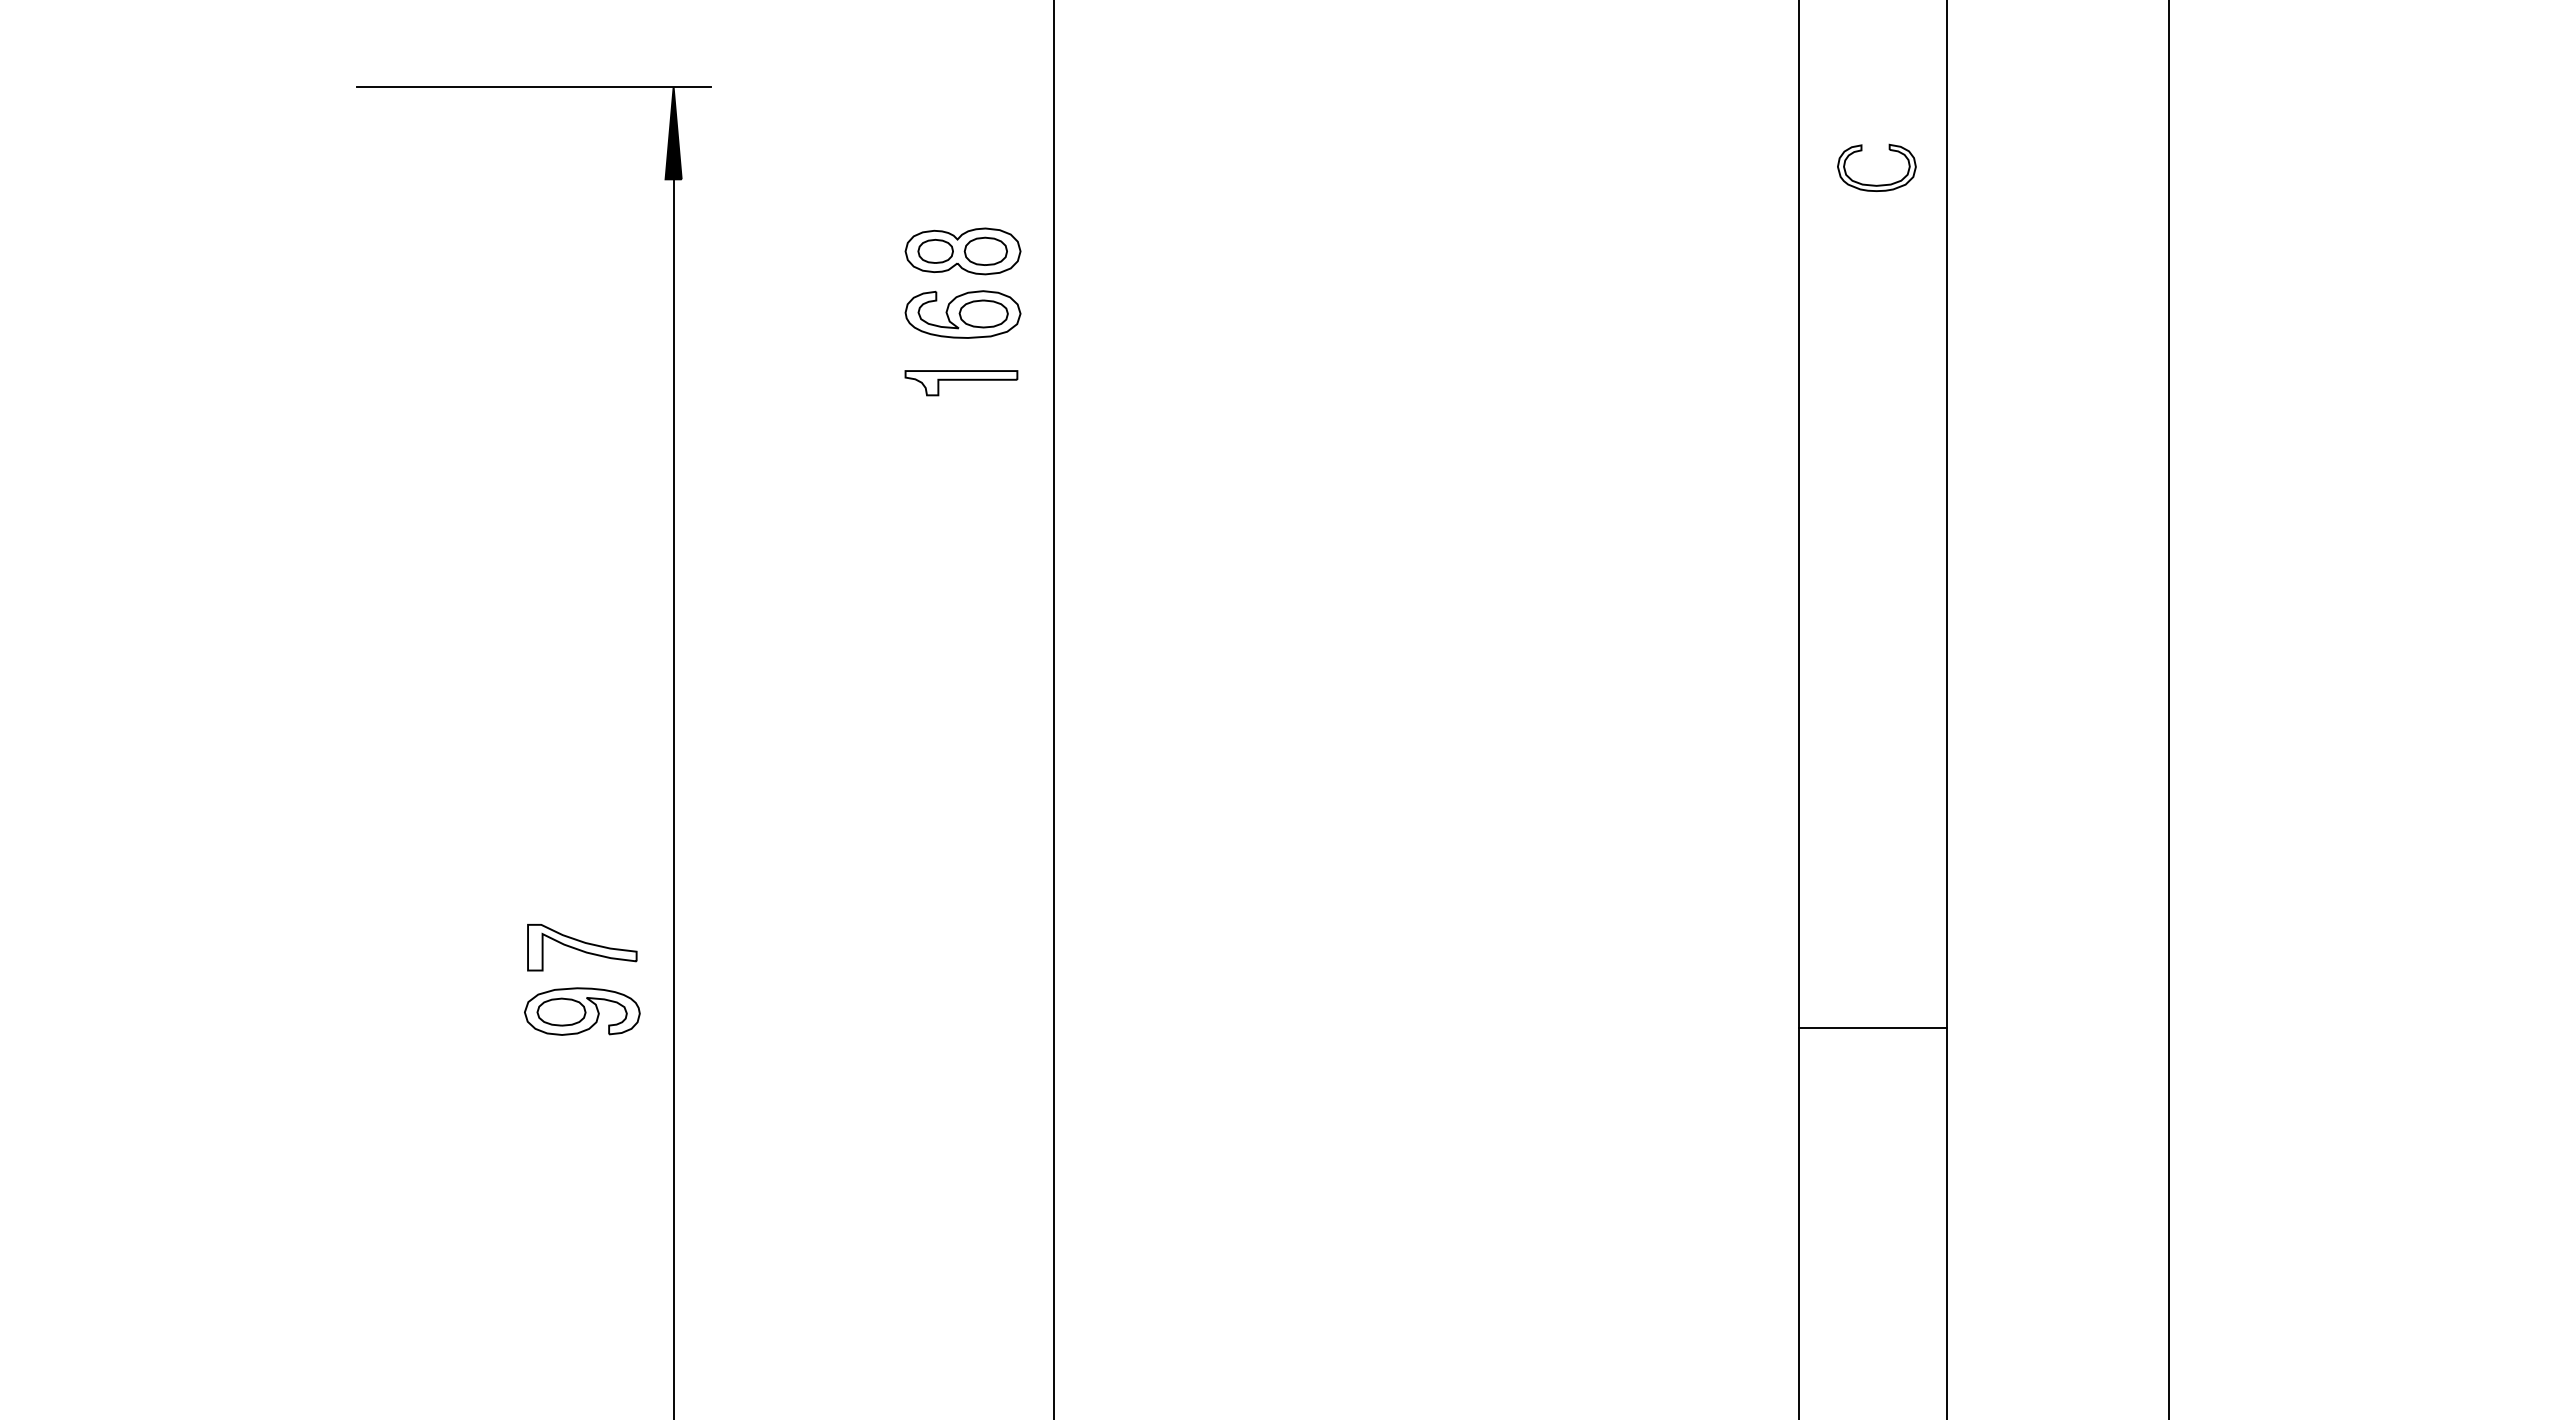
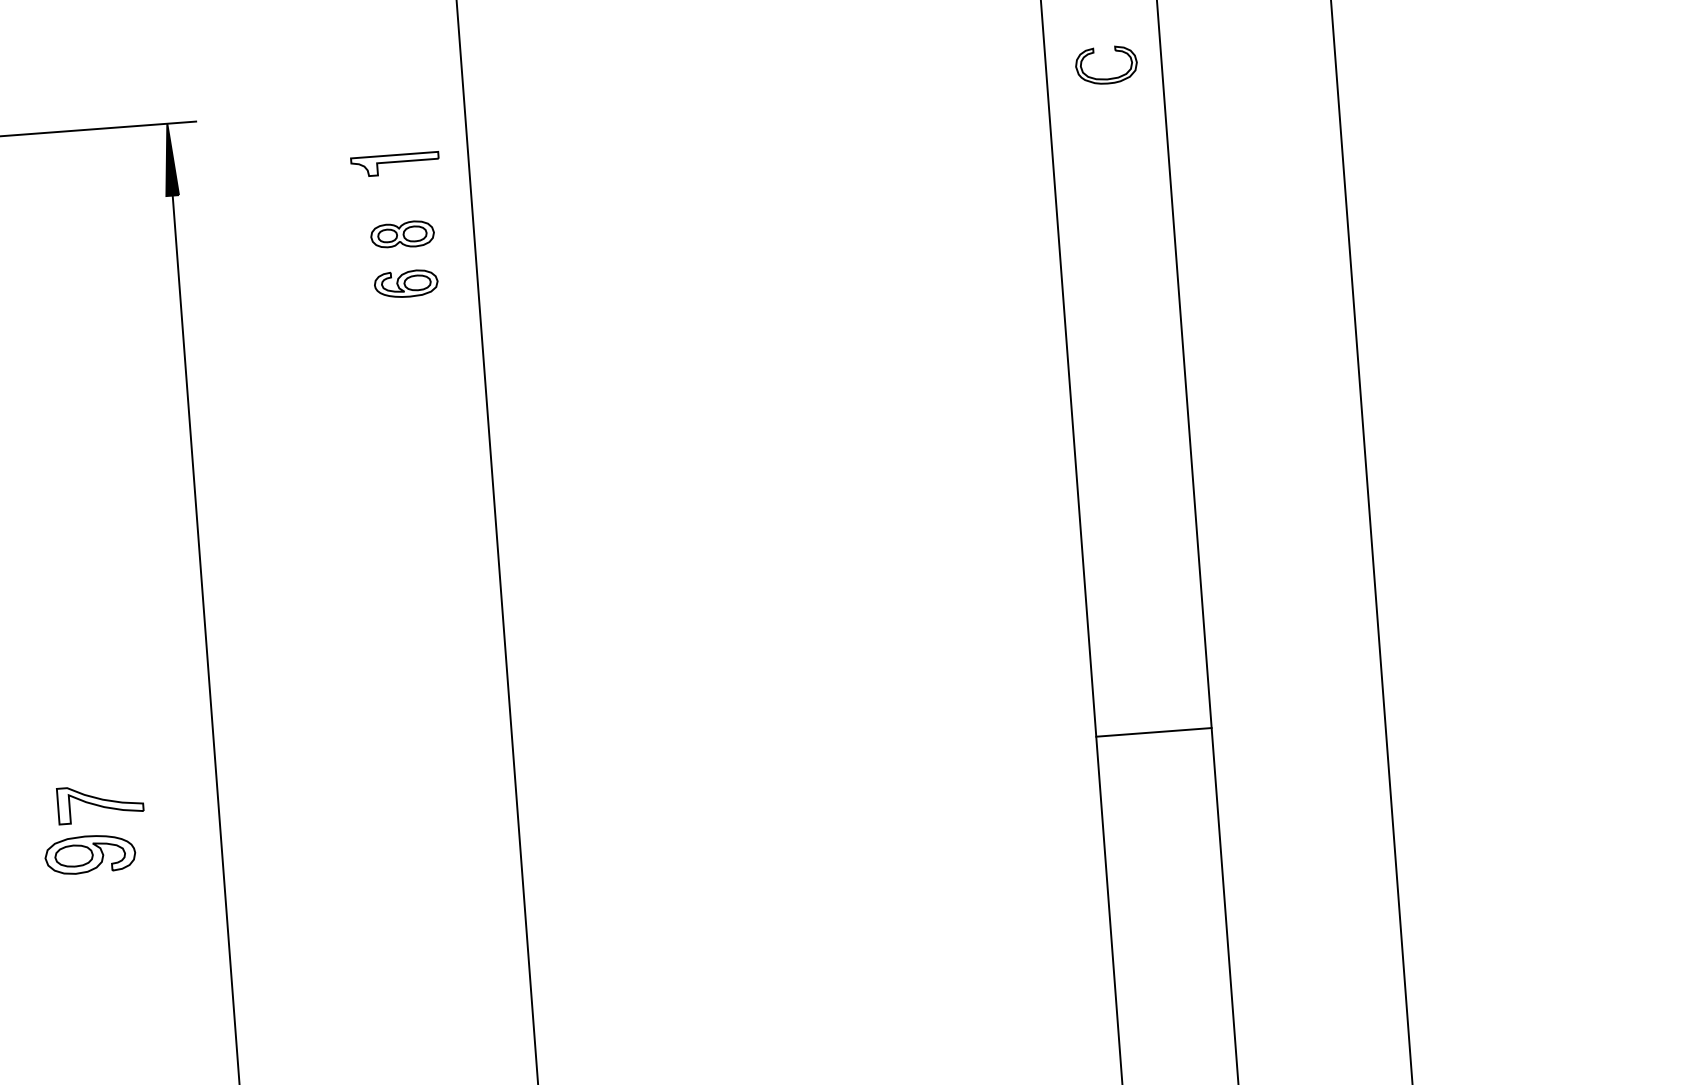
part: (1875, 184) -> (1106, 78), moved
part: (962, 251) -> (402, 234), size x0.7
part: (962, 314) -> (405, 284), size x0.7
part: (961, 383) -> (395, 164), moved
part: (582, 947) -> (100, 803), moved
part: (582, 1011) -> (90, 854), moved
line: (1873, 1027) -> (1153, 732), moved

